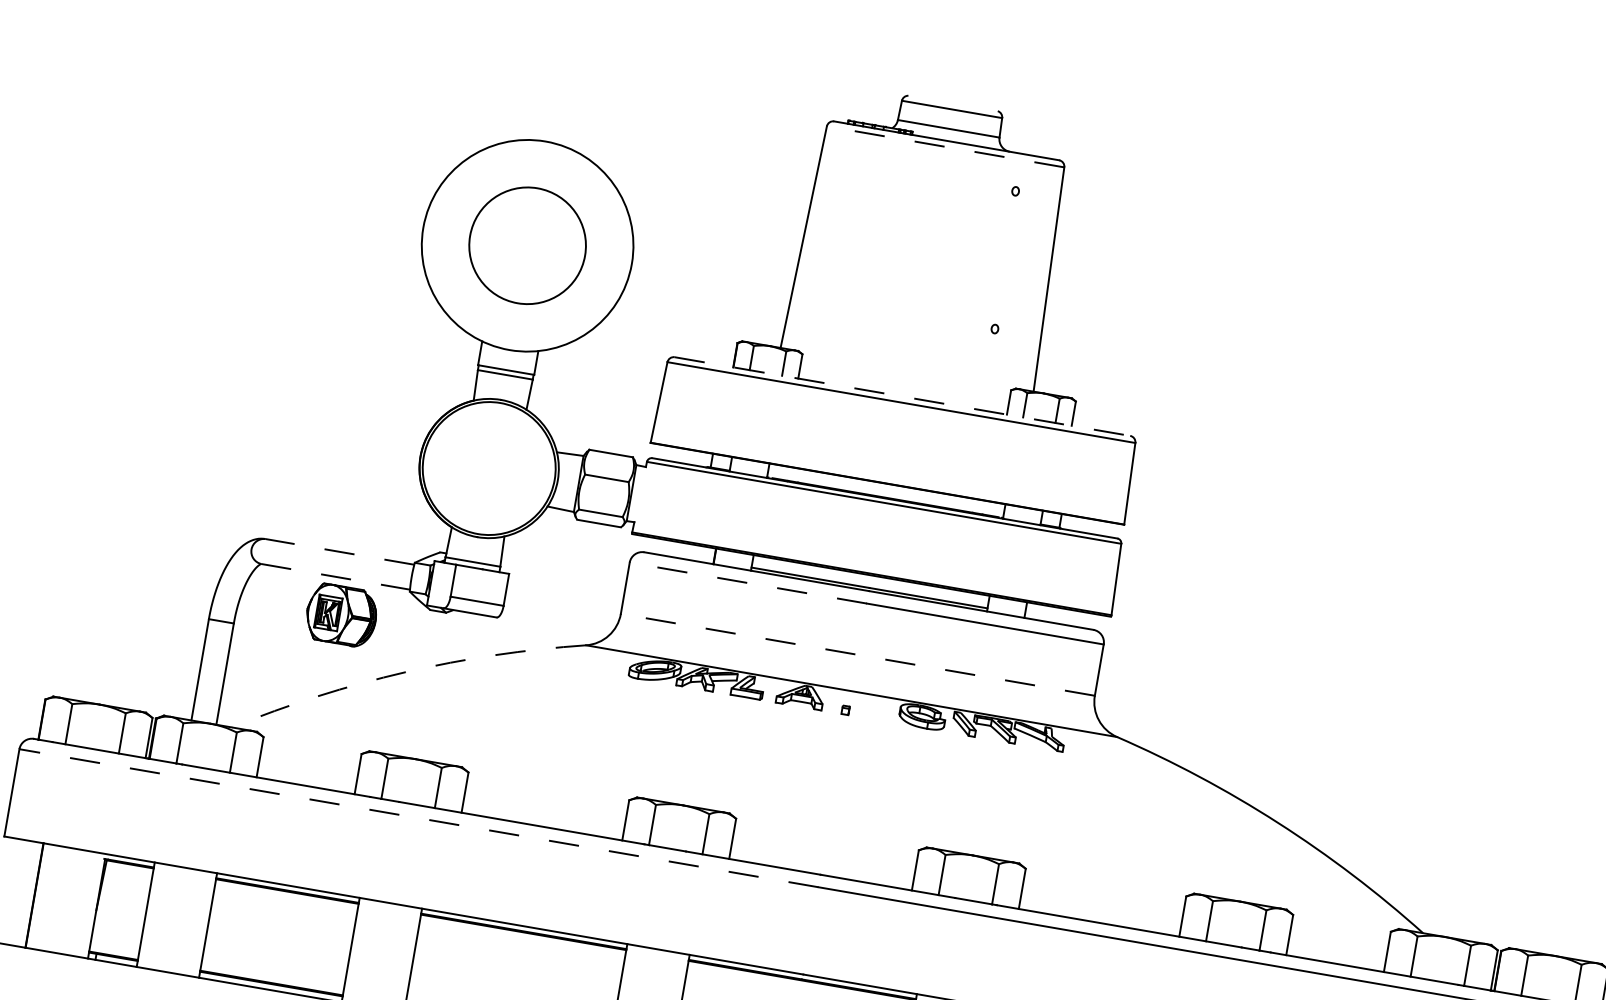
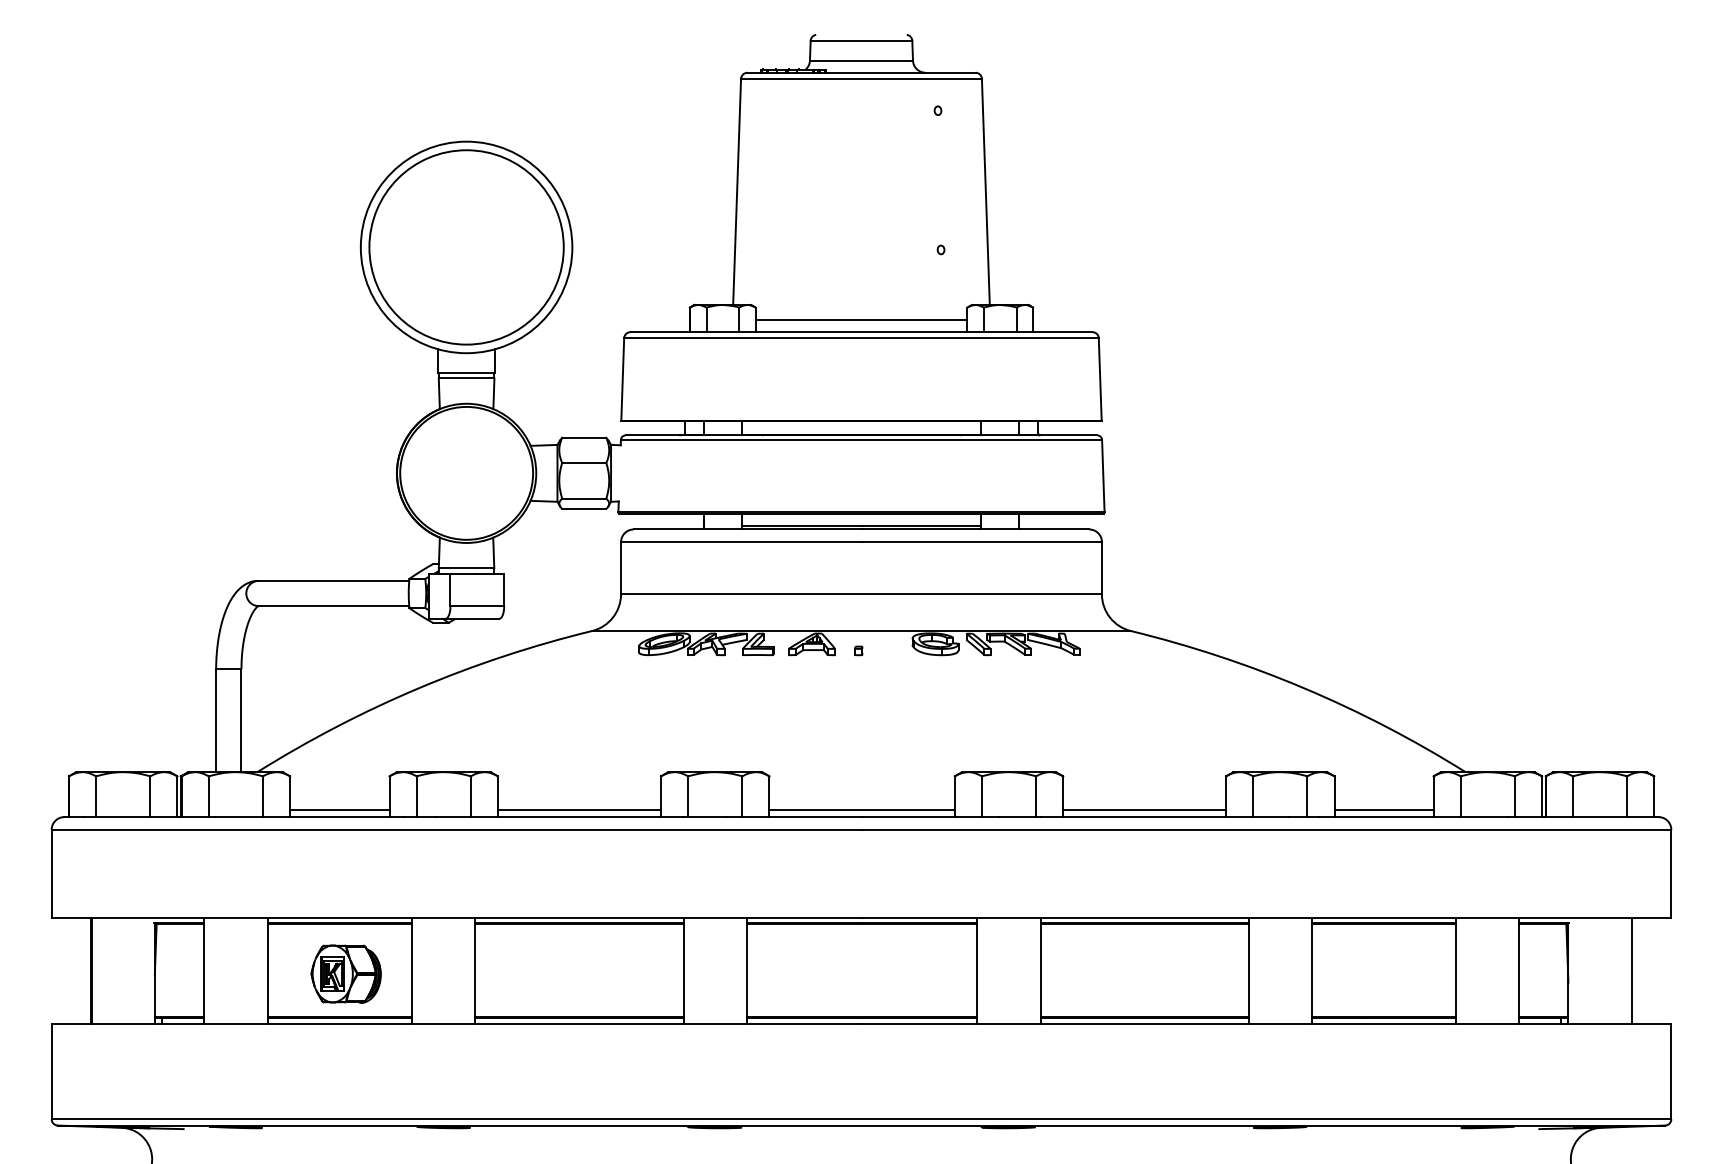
line: (944, 146) -> (860, 78), dashed -> solid
circle: (527, 245) -> (466, 247), size x1.67
line: (904, 384) -> (861, 319), added
line: (902, 396) -> (861, 332), dashed -> solid
line: (339, 551) -> (333, 580), dashed -> solid
line: (336, 577) -> (334, 606), dashed -> solid
line: (747, 583) -> (740, 542), dashed -> solid
part: (340, 614) -> (345, 973), moved
line: (856, 655) -> (860, 594), dashed -> solid
arc: (406, 672) -> (419, 688), dashed -> solid
line: (306, 779) -> (339, 810), added
line: (418, 817) -> (456, 829), dashed -> solid
line: (543, 820) -> (579, 810), added
line: (821, 868) -> (861, 810), added
line: (1100, 916) -> (1144, 810), added
line: (1335, 956) -> (1383, 810), added

